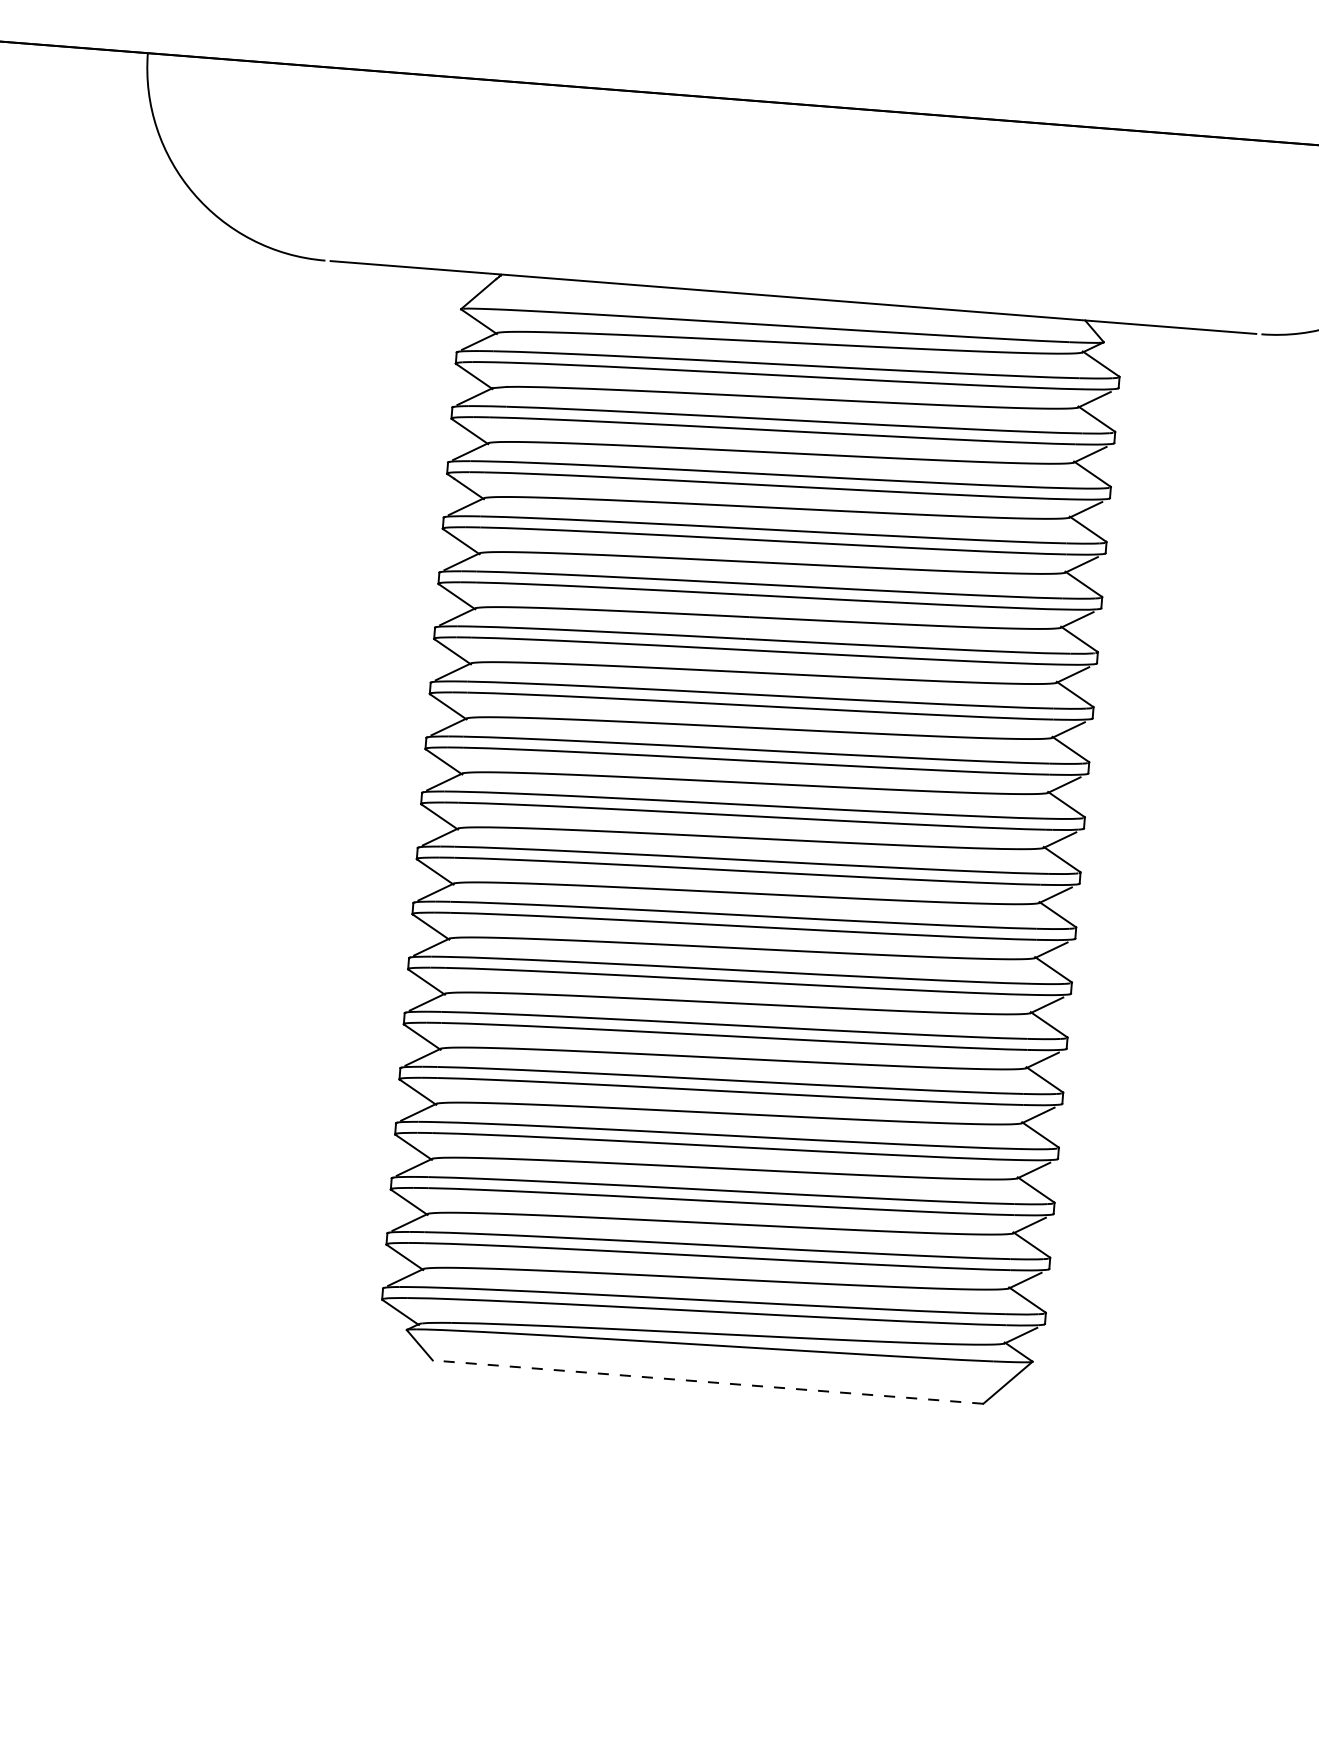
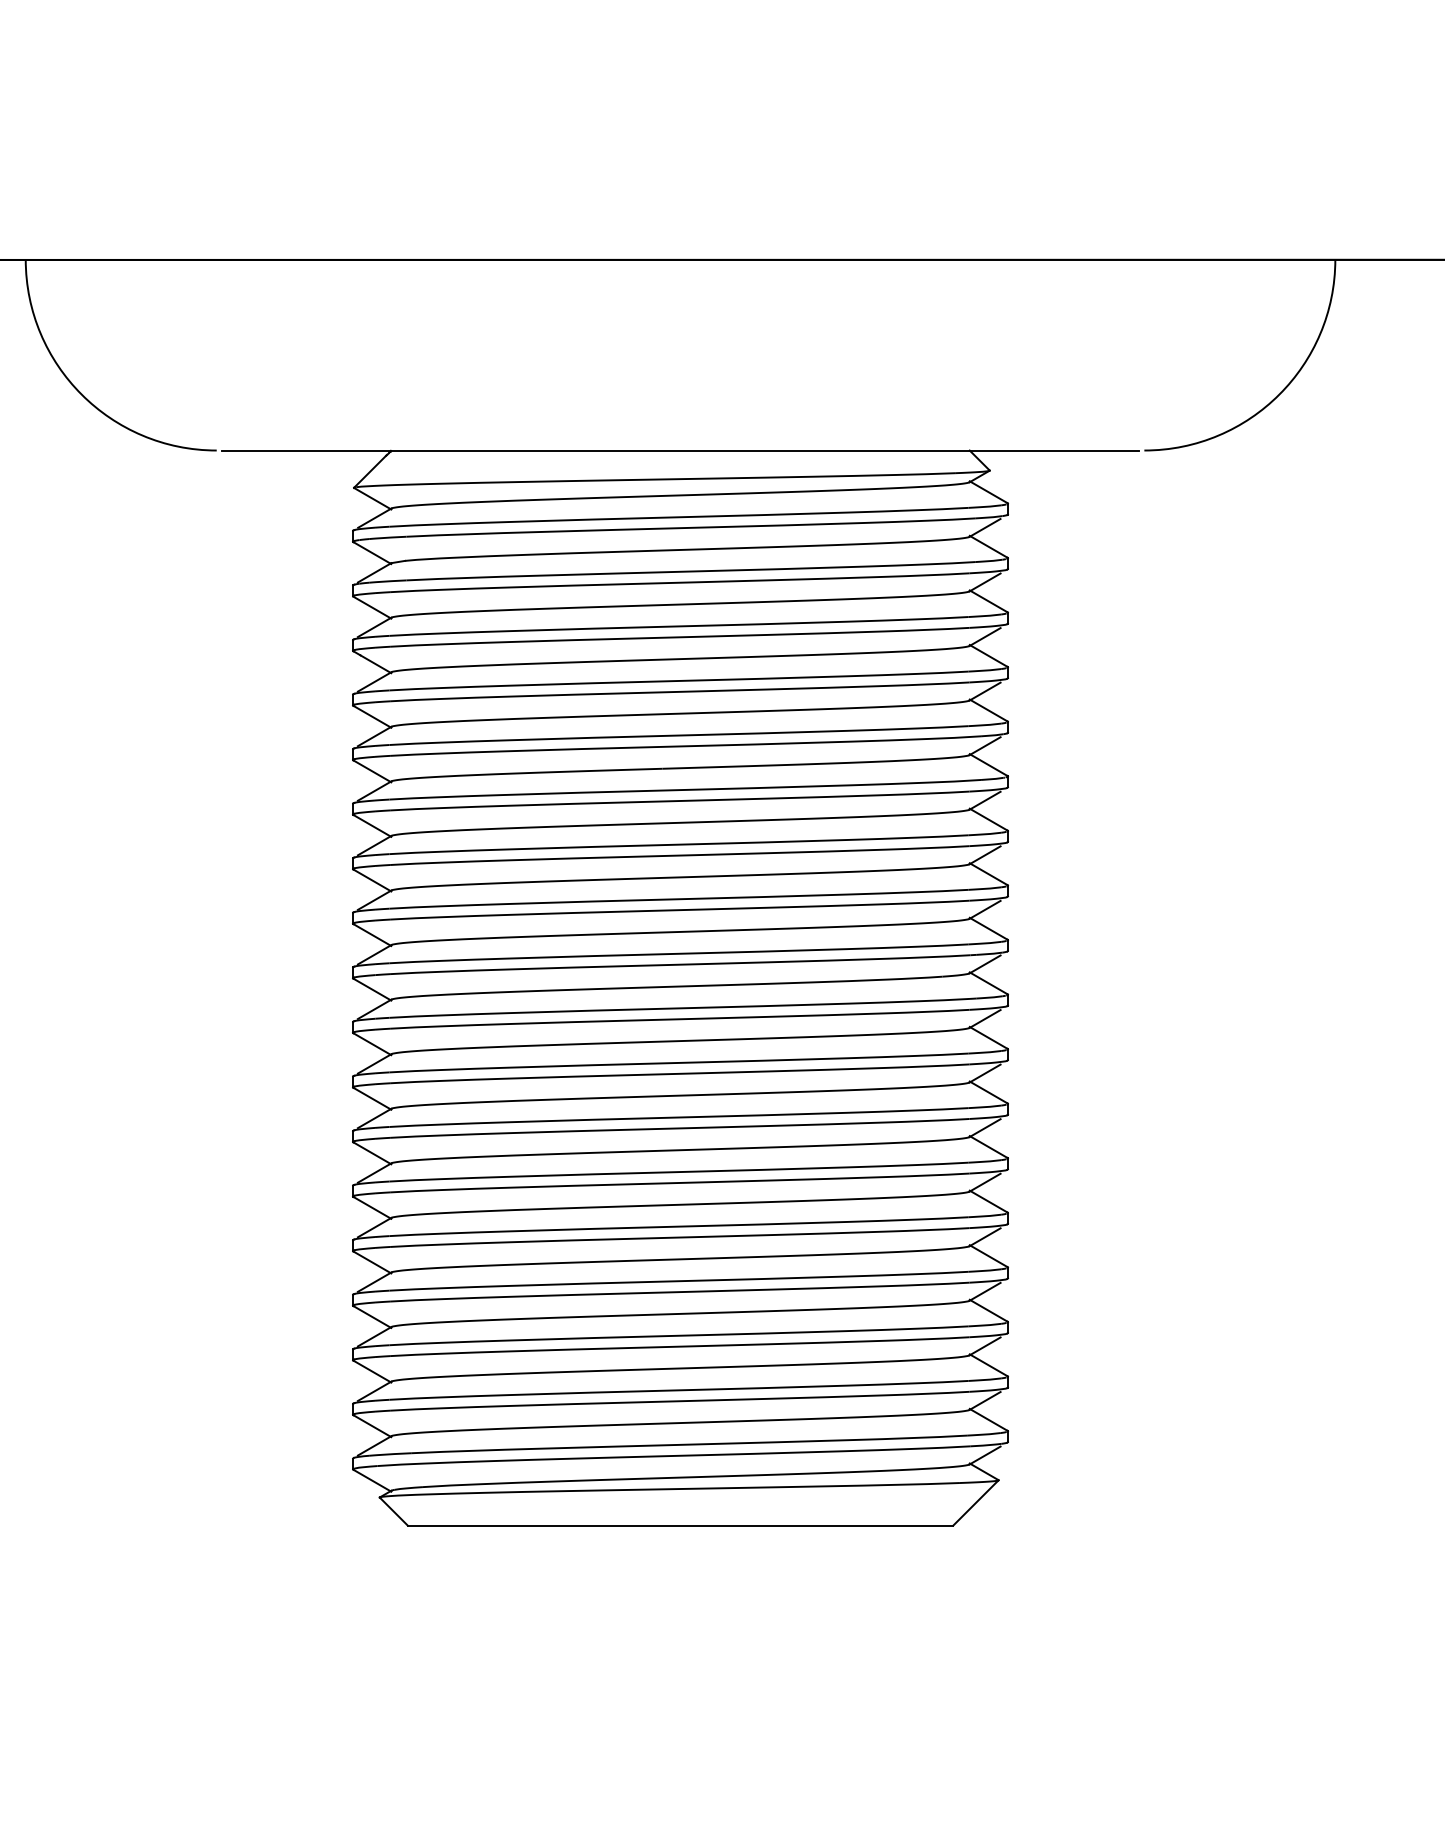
line: (708, 1382) -> (680, 1525), dashed -> solid

